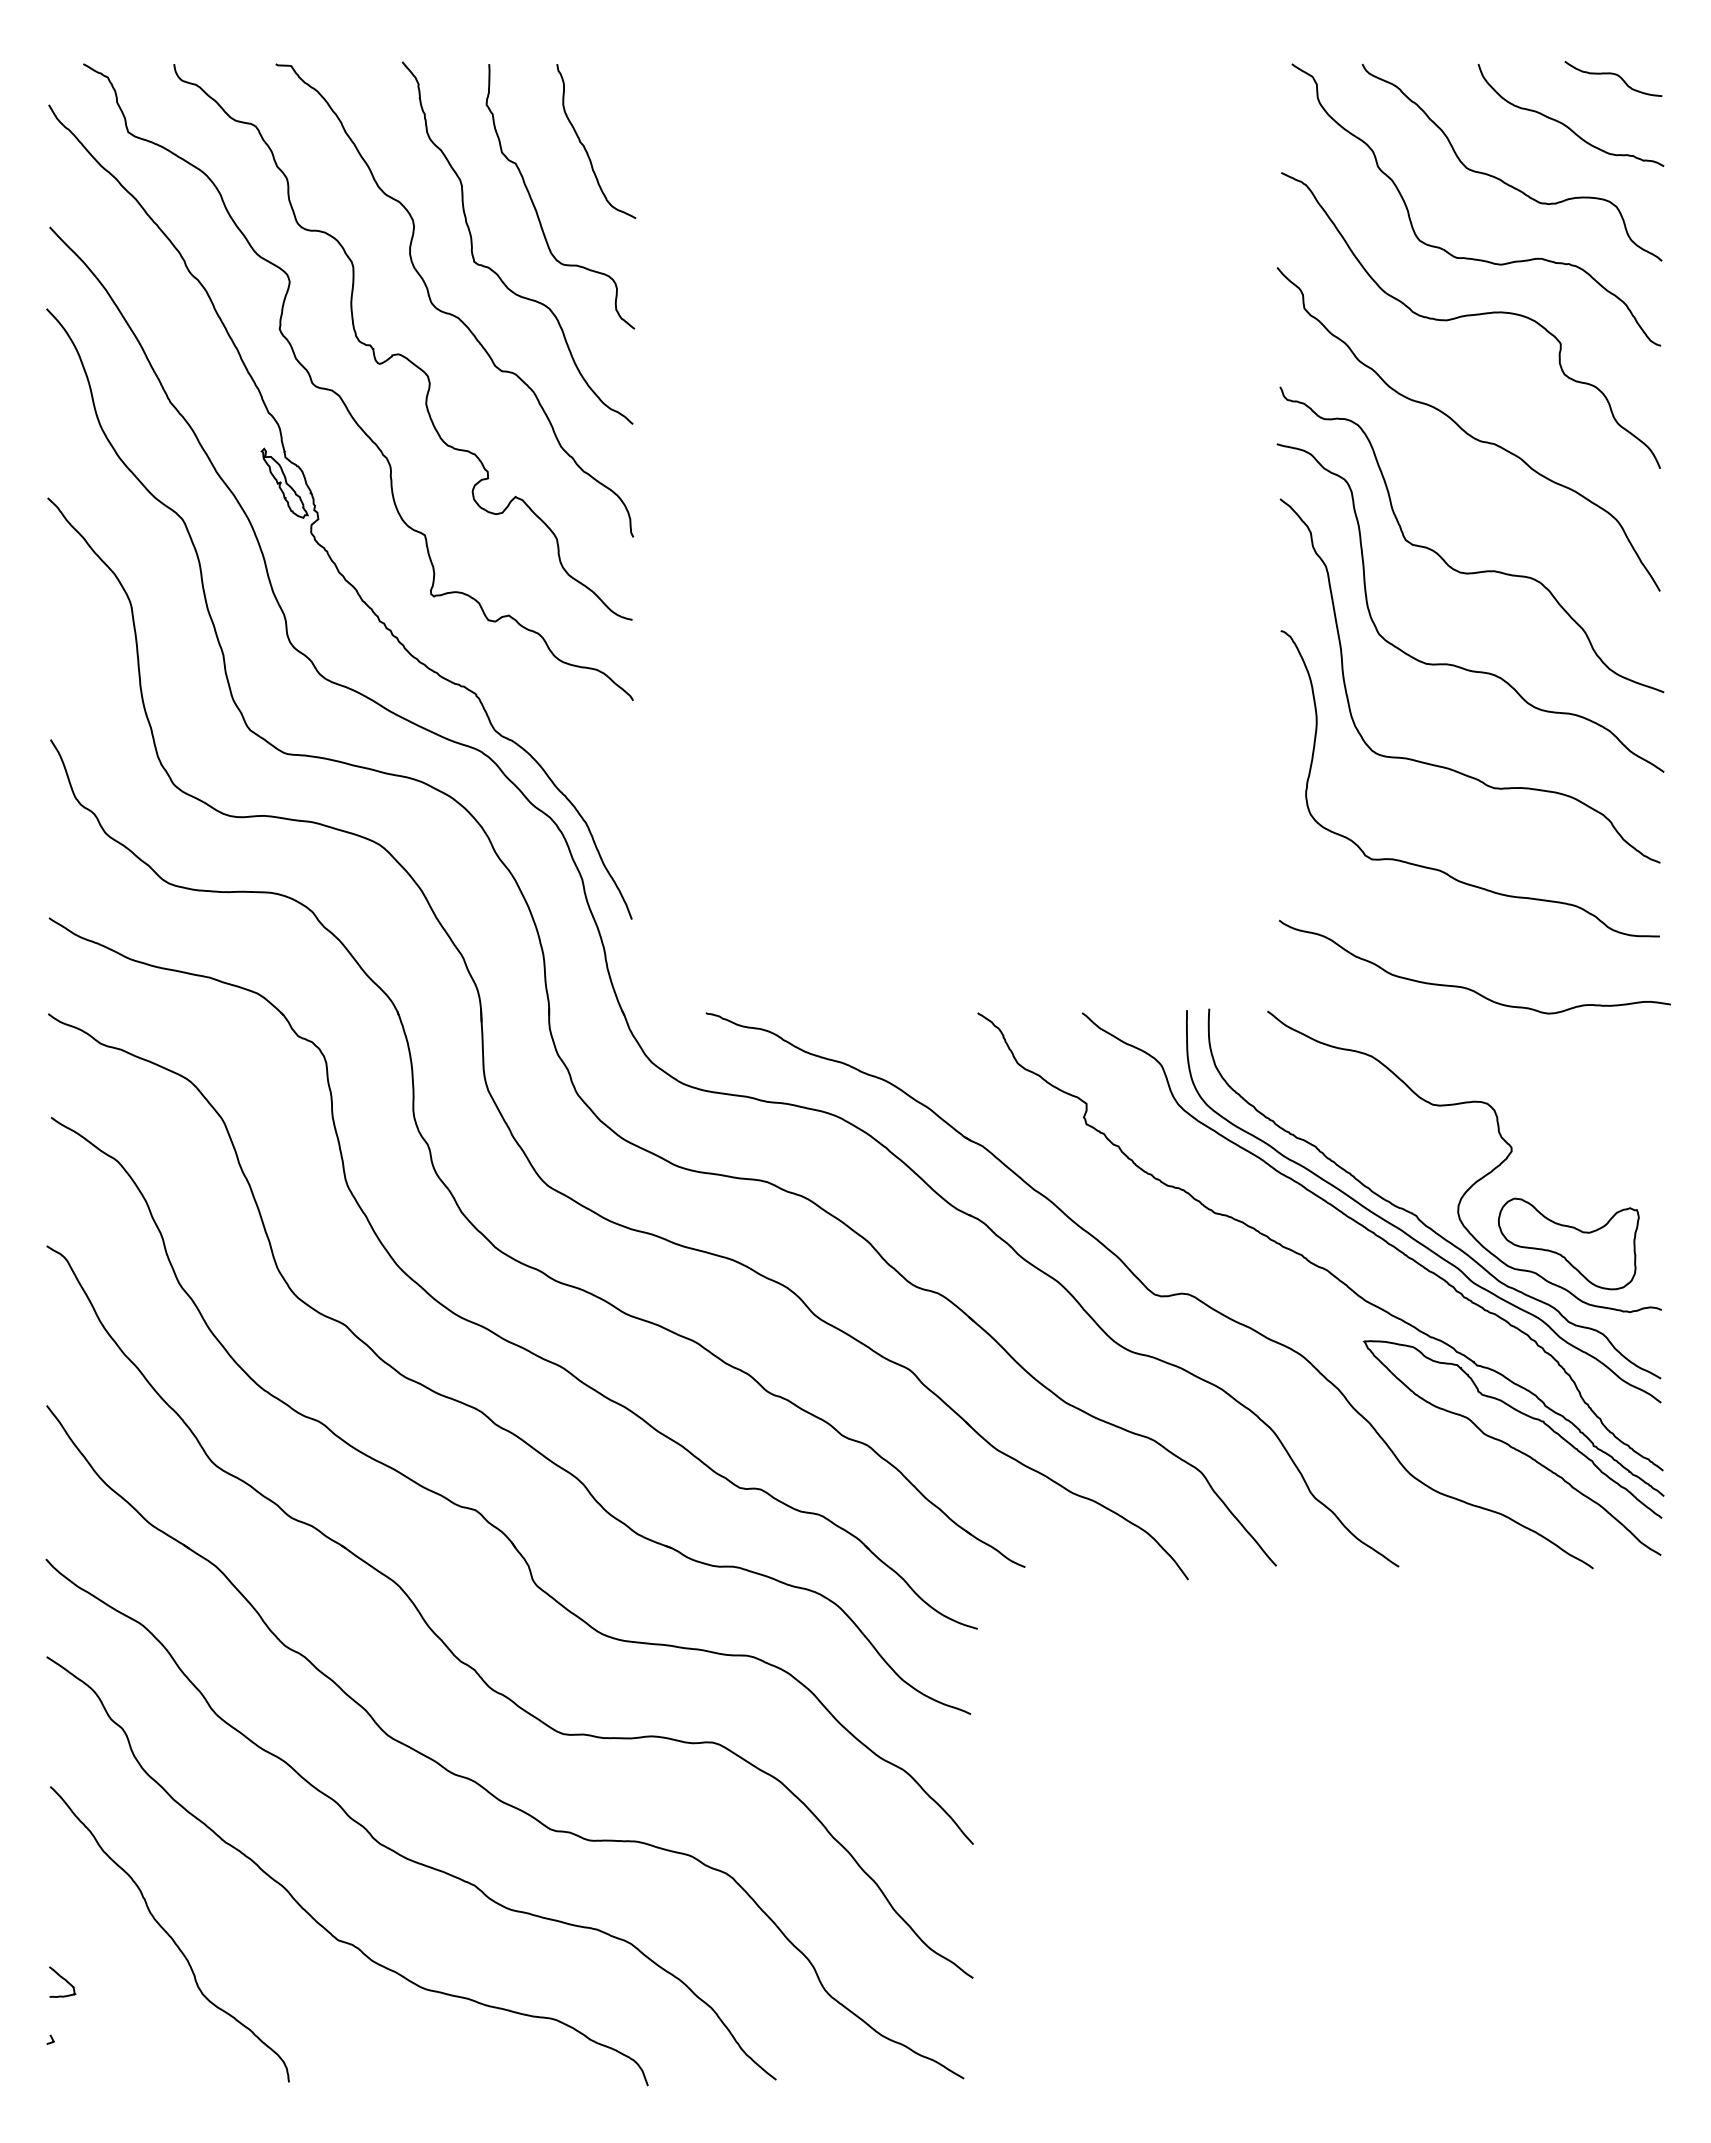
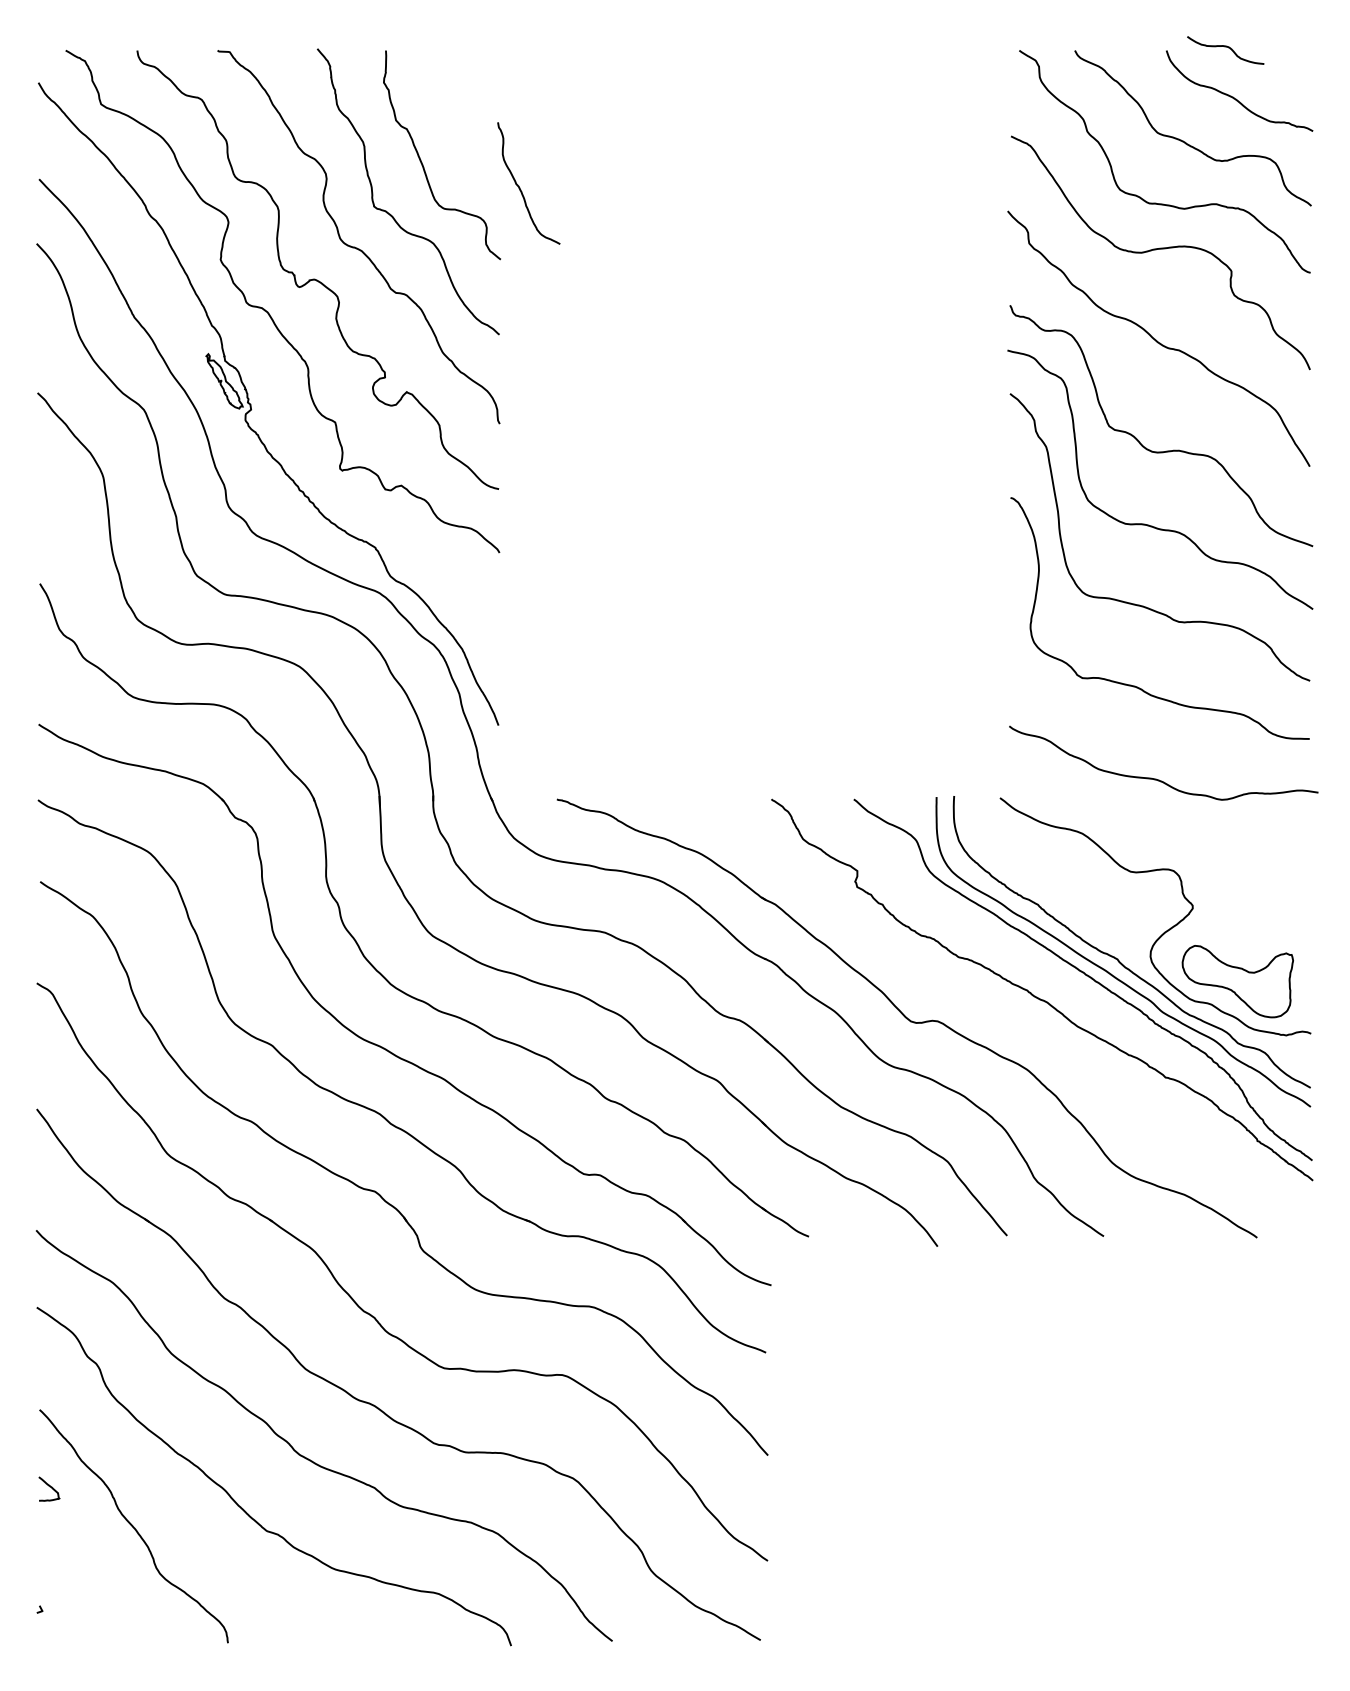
curve: (1614, 75) -> (1226, 47), moved
curve: (585, 147) -> (520, 188), moved
curve: (1512, 1447) -> (1193, 1142), removed
curve: (63, 1979) -> (50, 1487), moved

